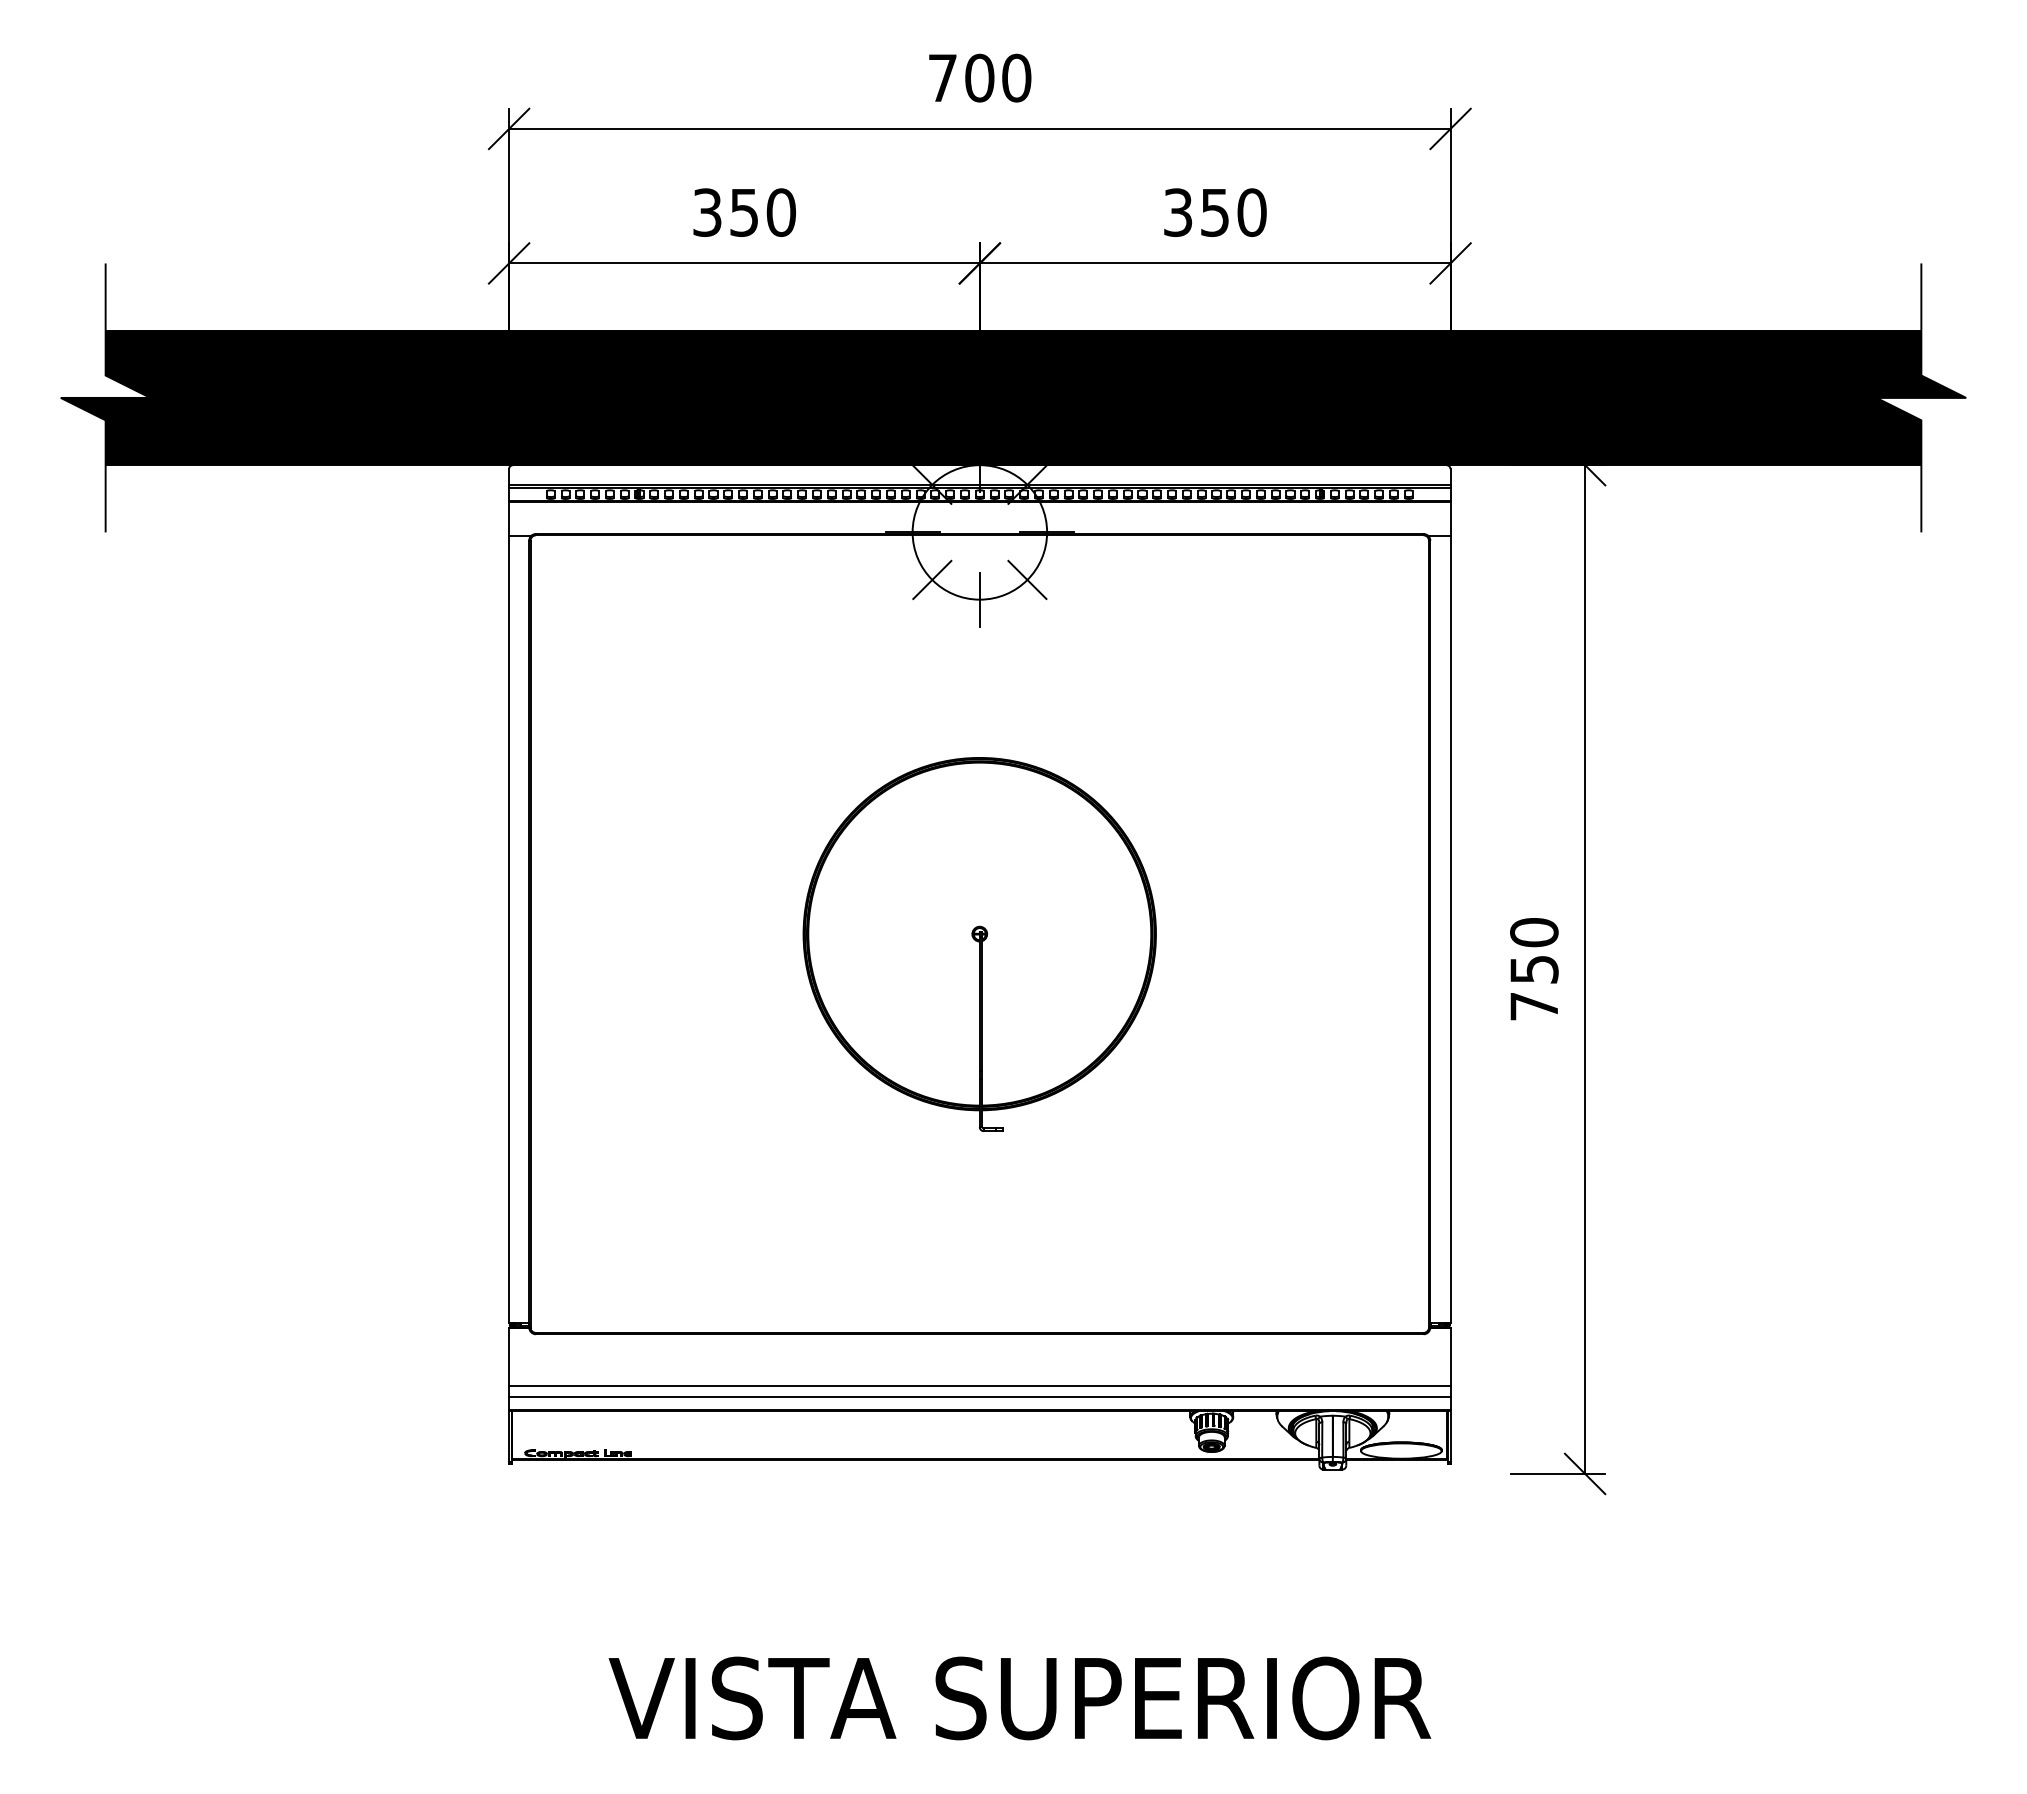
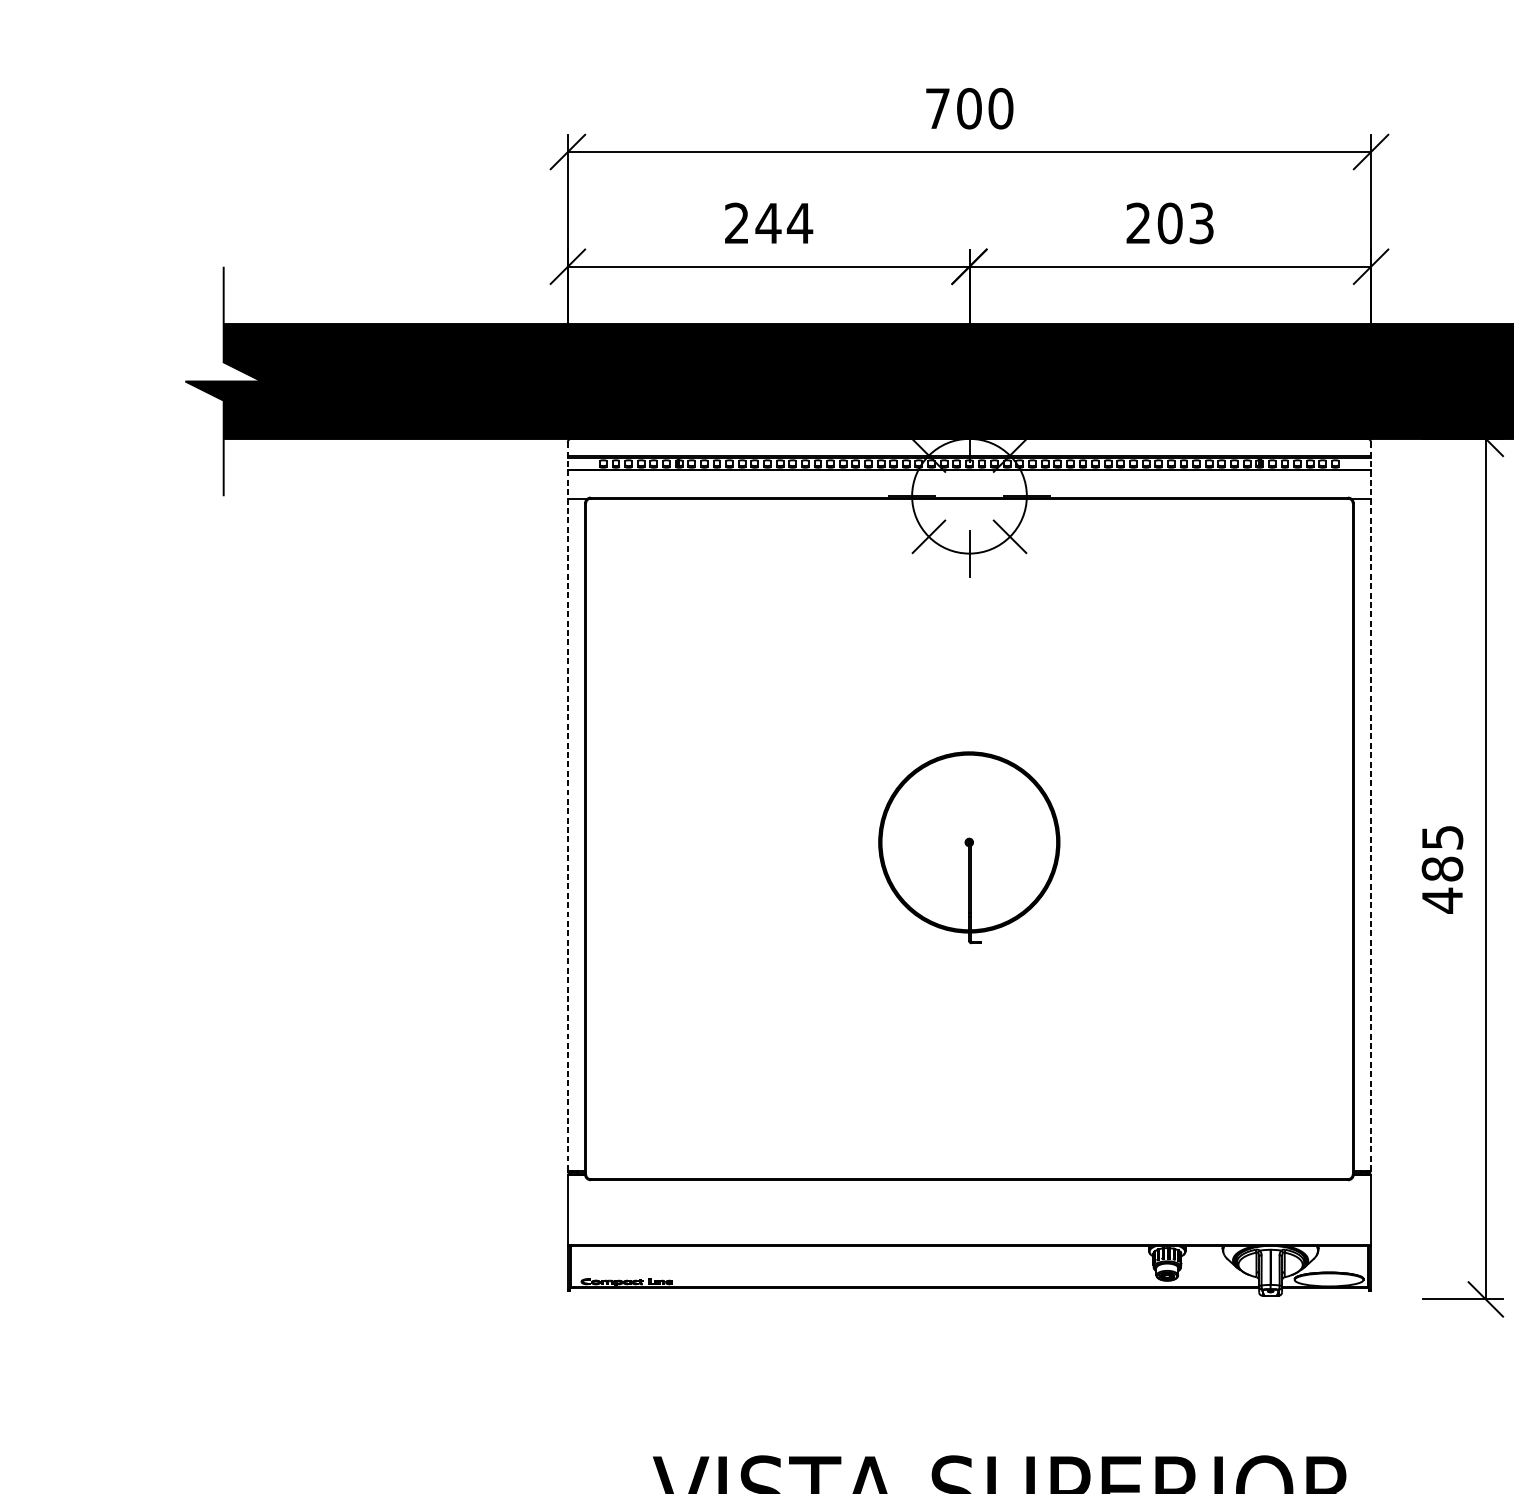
text: (744, 212) -> (768, 223), 350 -> 244
text: (1215, 212) -> (1170, 223), 350 -> 203
line: (1450, 895) -> (1370, 805), solid -> dashed
line: (509, 896) -> (568, 806), solid -> dashed
part: (979, 944) -> (969, 847), size x0.6
text: (1534, 970) -> (1442, 869), 750 -> 485
line: (979, 1385) -> (969, 1223), removed
line: (979, 1396) -> (969, 1233), removed

